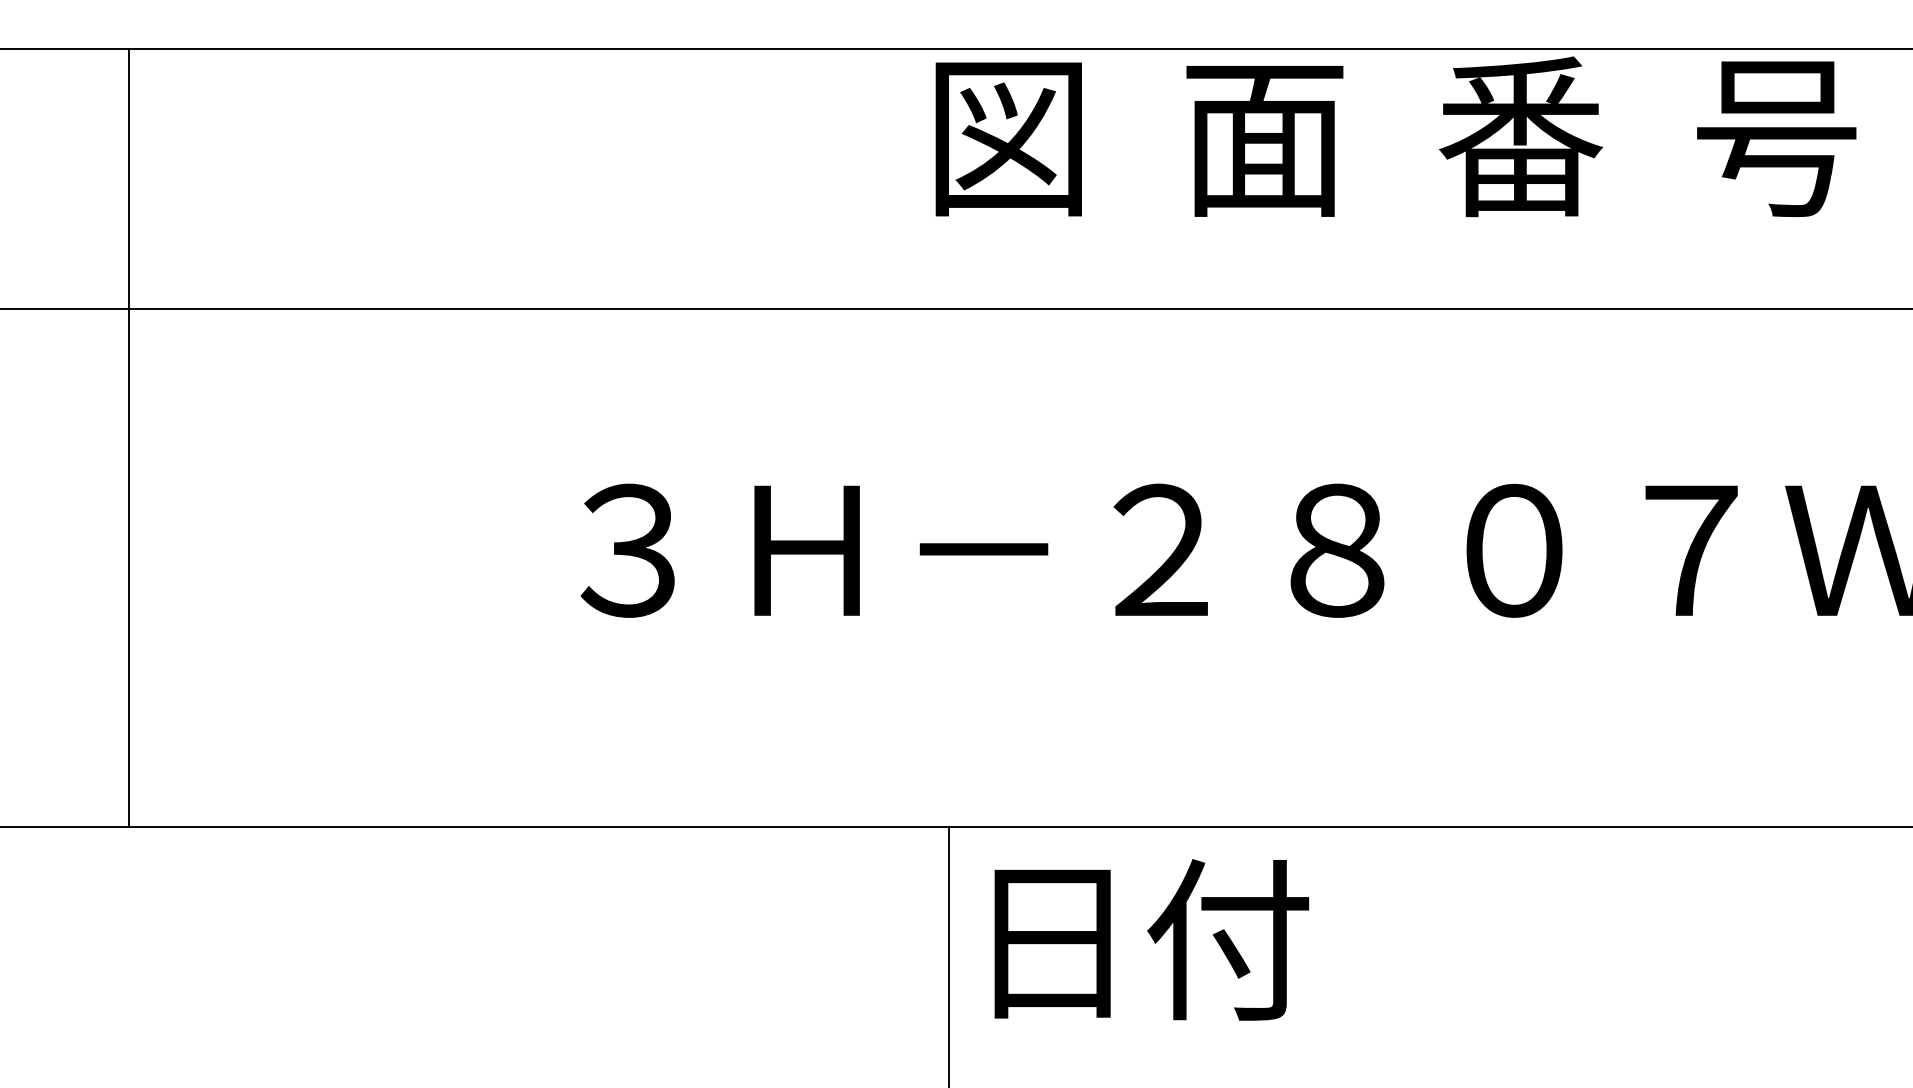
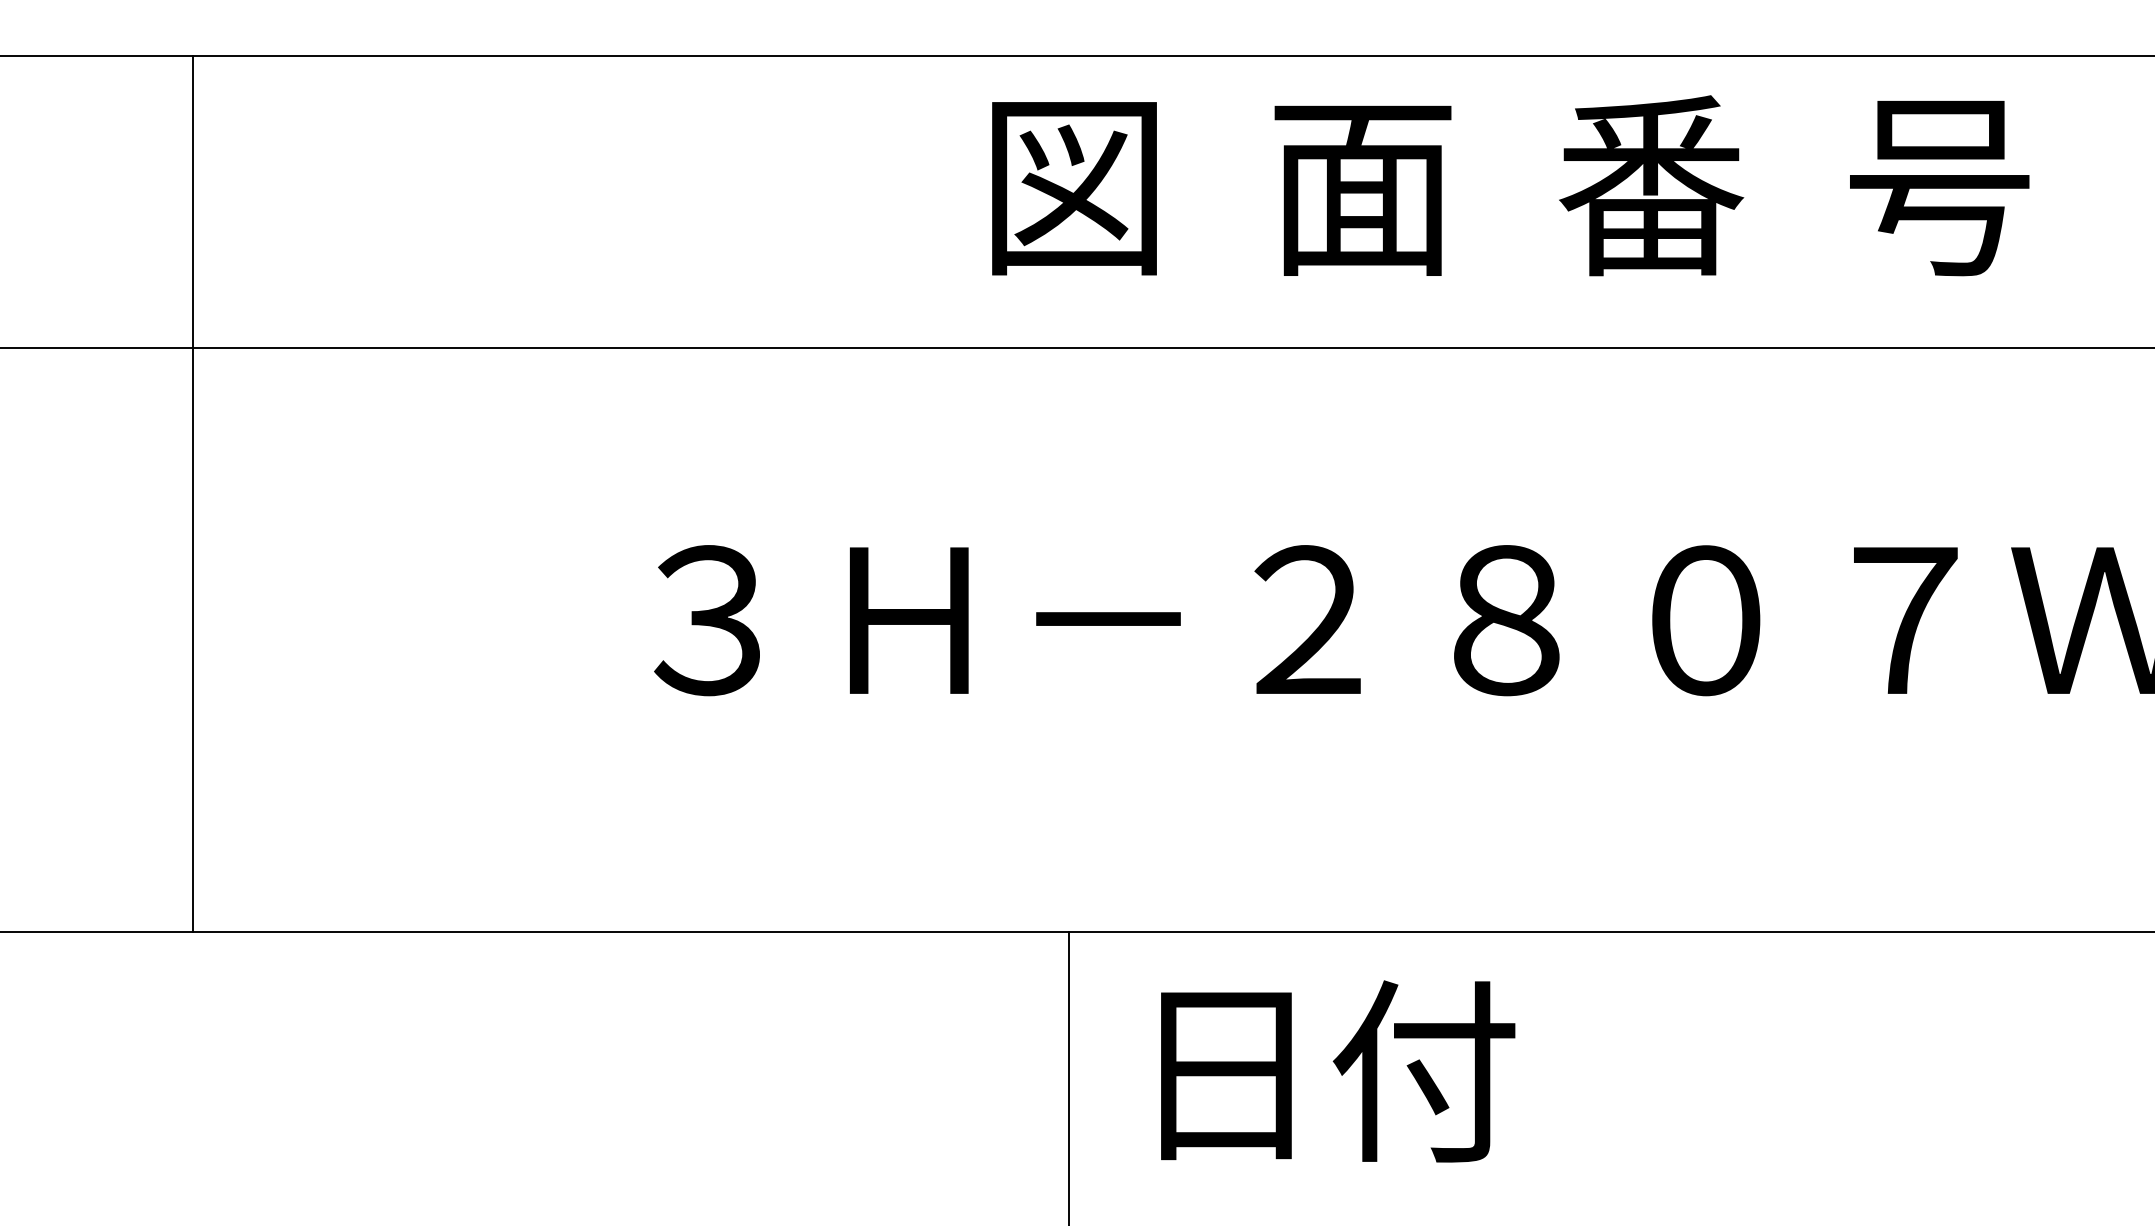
text: (1395, 136) -> (1510, 185), moved
line: (129, 438) -> (193, 494), moved
text: (1151, 939) -> (1337, 1071), moved

